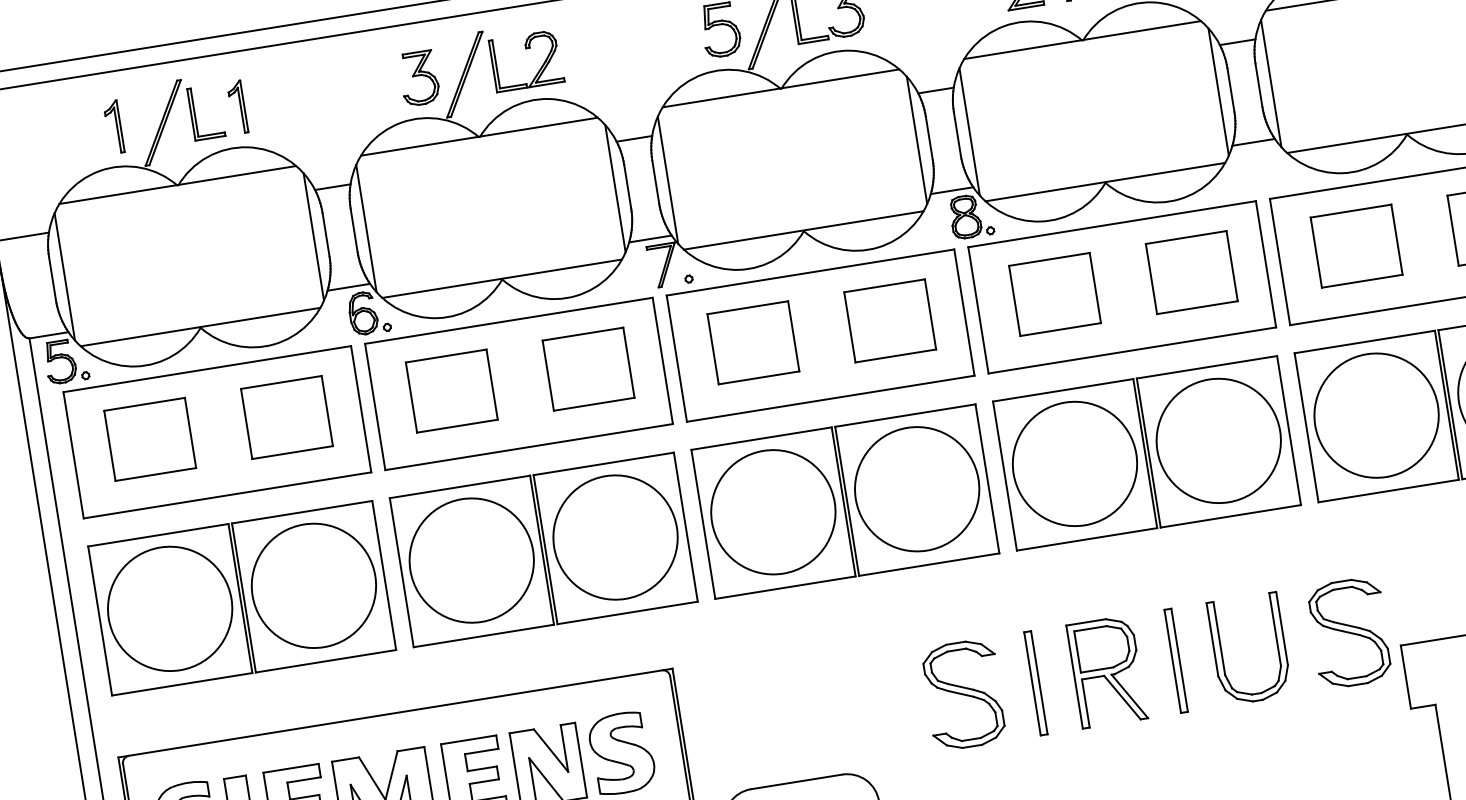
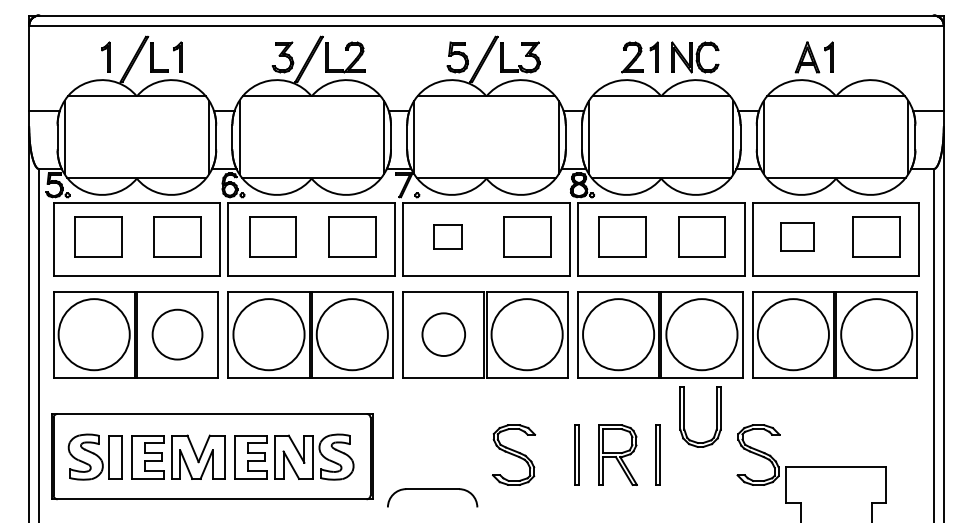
part: (1356, 245) -> (797, 236), size x0.7
part: (752, 341) -> (447, 236), size x0.6
circle: (772, 512) -> (443, 334), size x0.6
circle: (313, 585) -> (177, 334), size x0.7
part: (1221, 652) -> (684, 416), moved
part: (964, 693) -> (514, 454), moved

